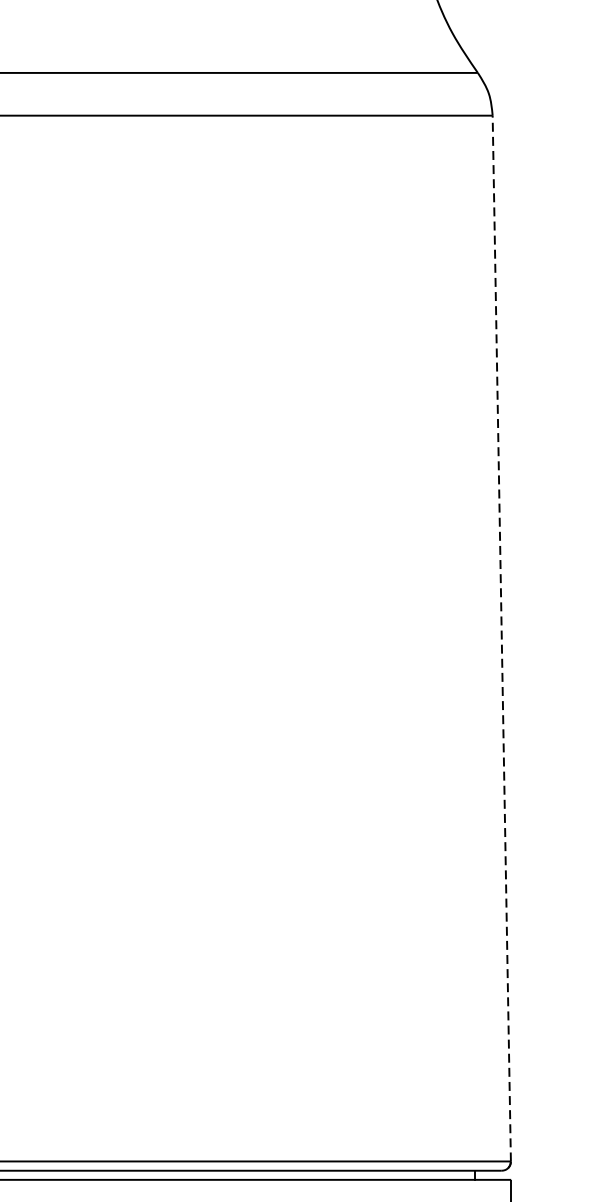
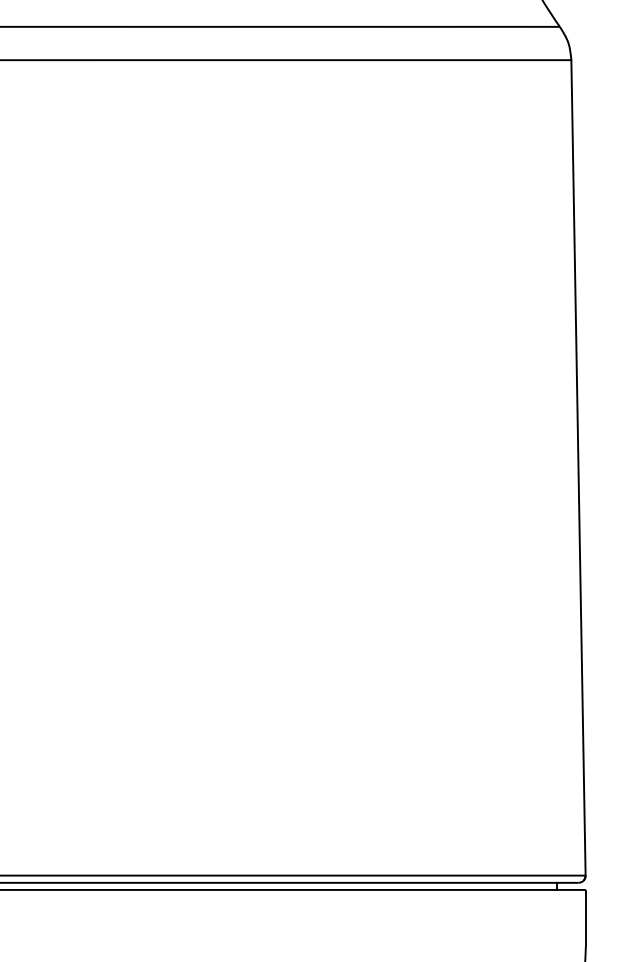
line: (501, 638) -> (578, 467), dashed -> solid

